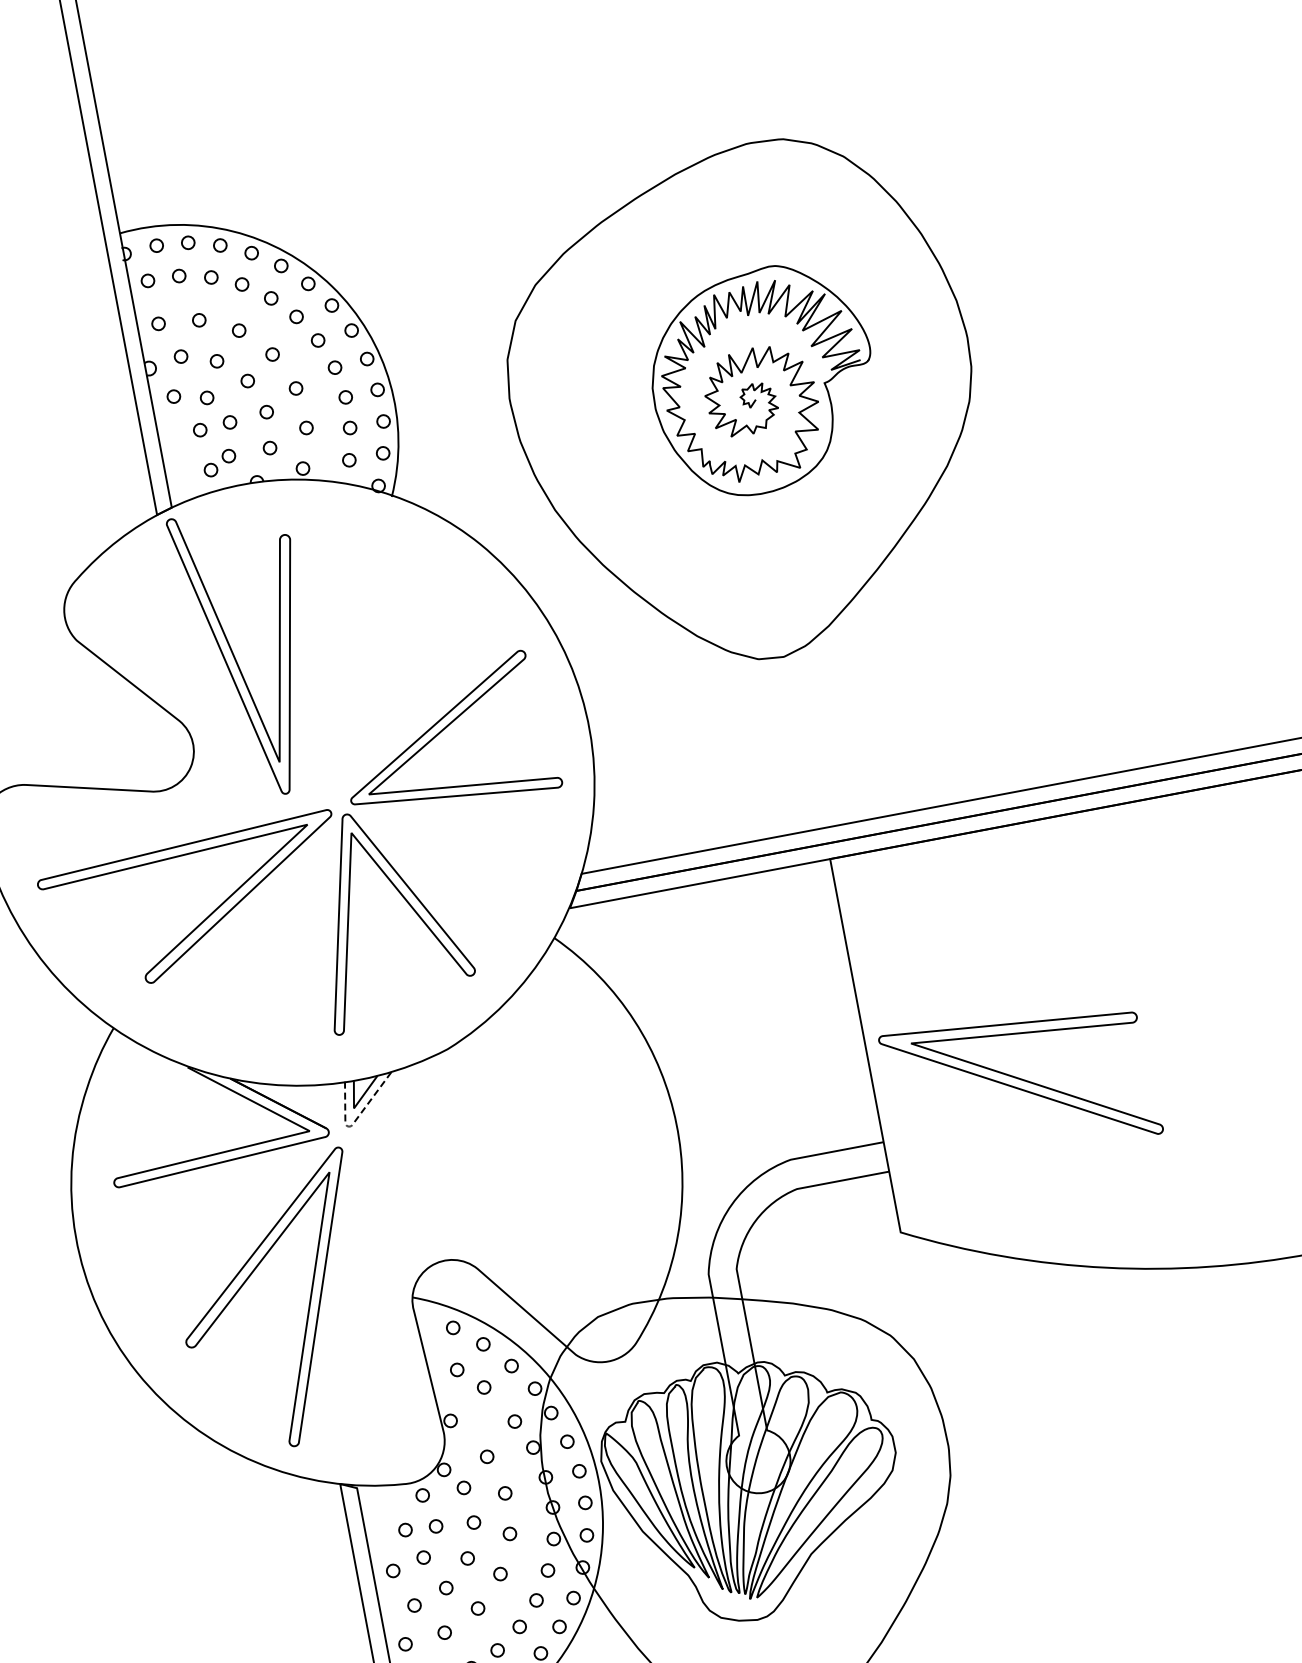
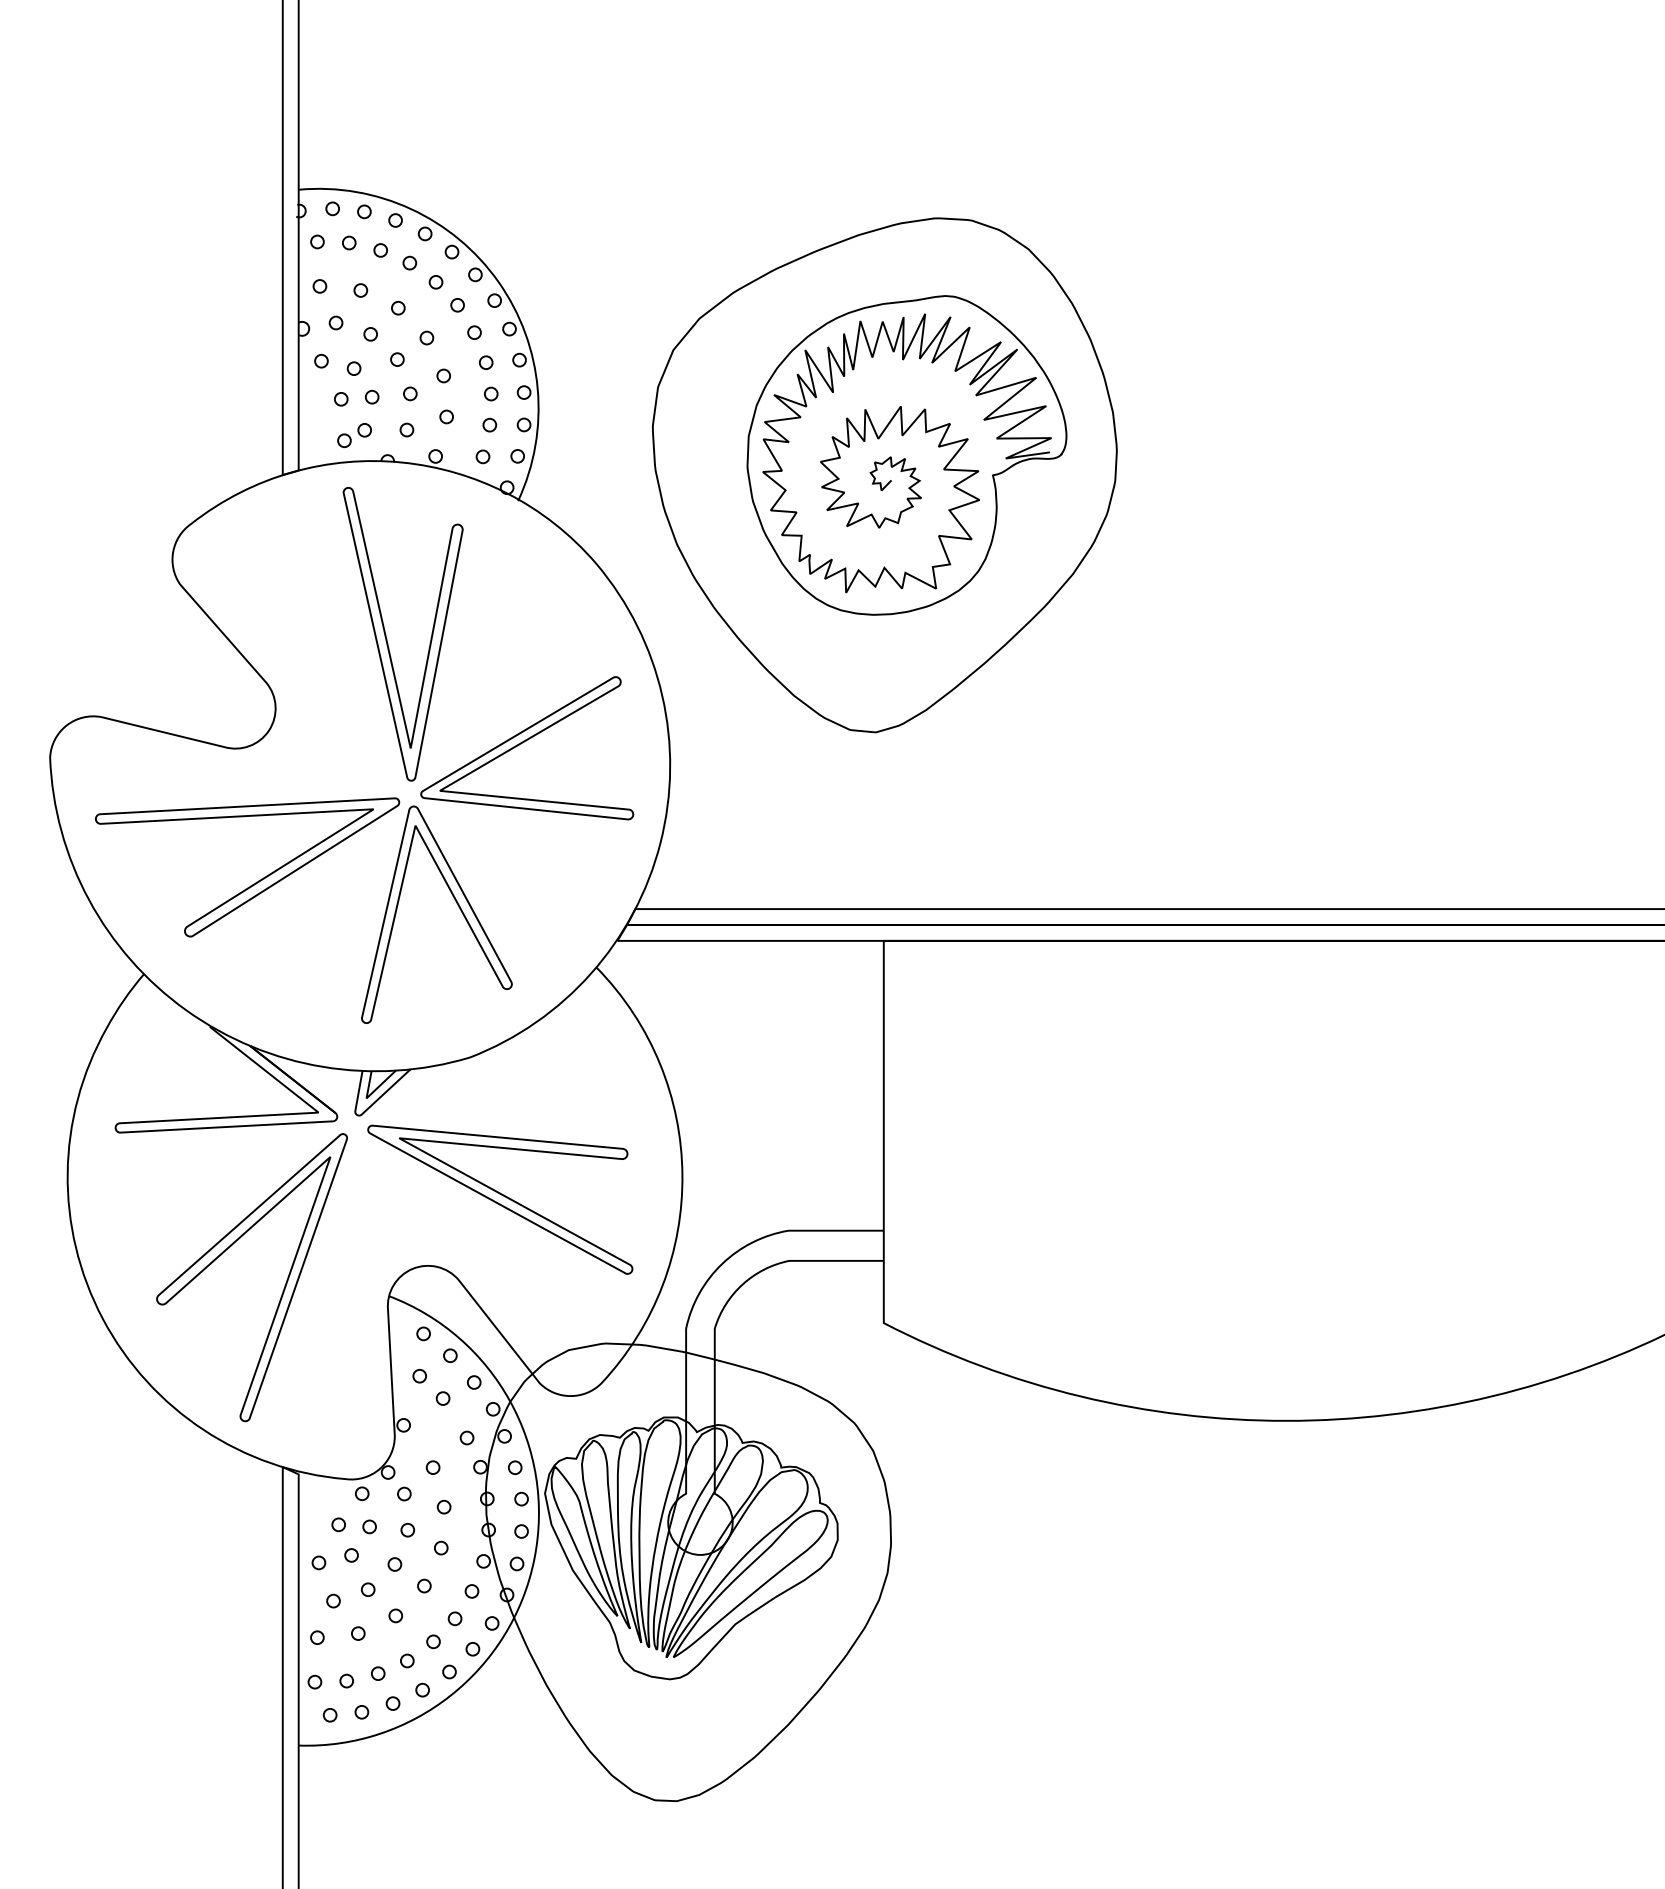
part: (762, 380) -> (906, 455), size x1.43
part: (236, 660) -> (387, 639), moved
part: (1021, 1084) -> (500, 1199), moved
line: (353, 1124) -> (362, 1114), dashed -> solid

